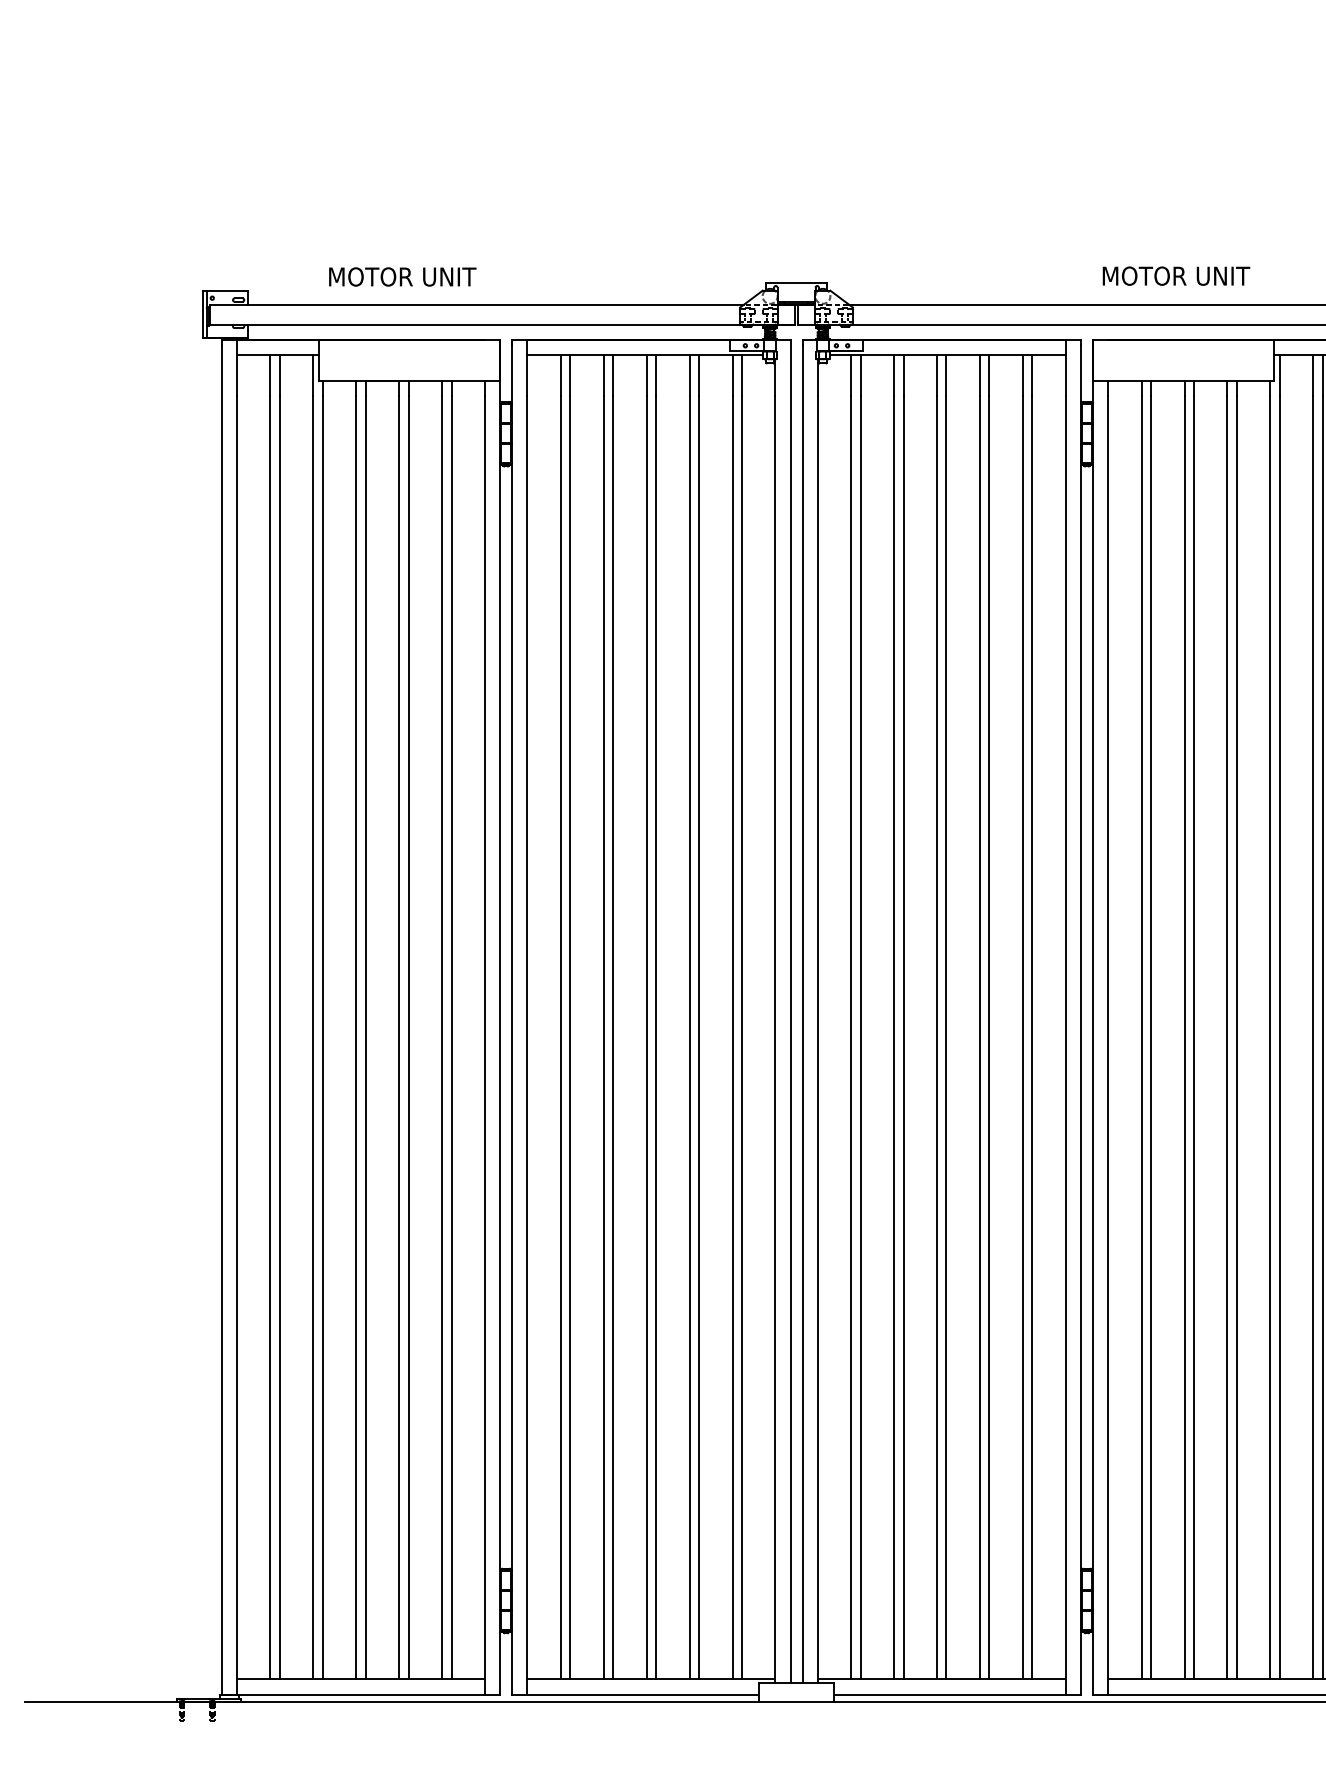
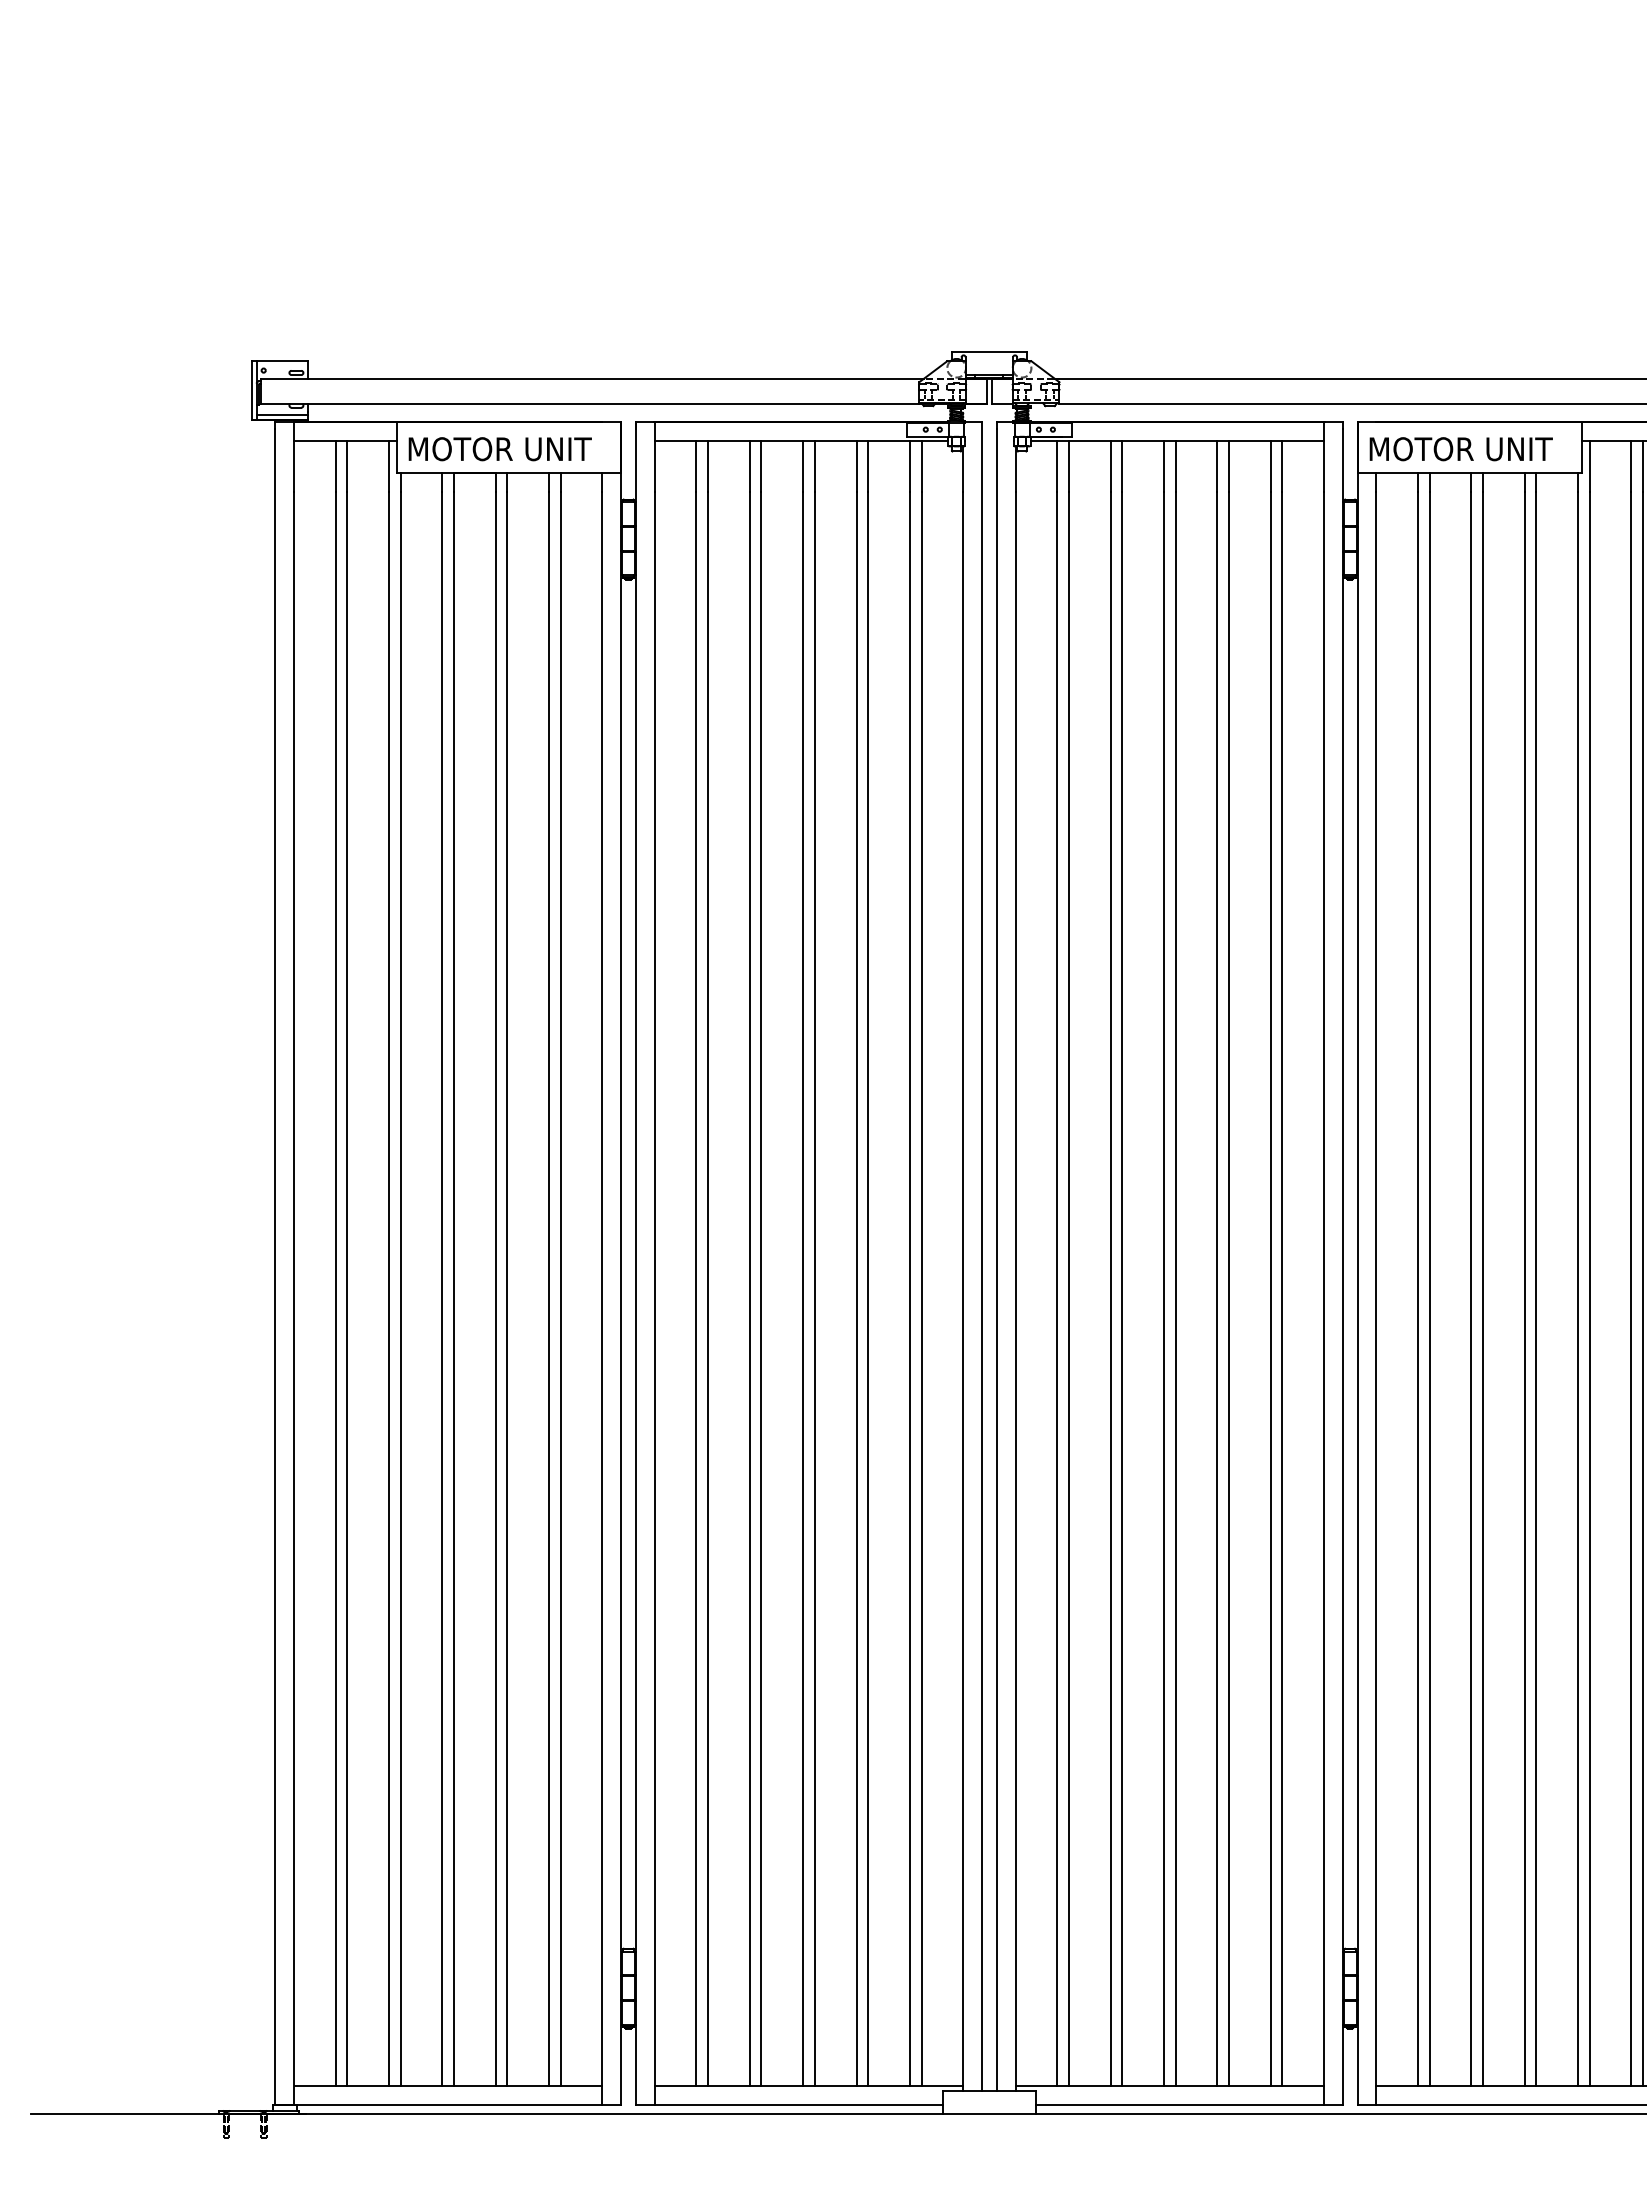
text: (1175, 276) -> (1460, 449), moved
text: (402, 277) -> (499, 449), moved
line: (227, 334) -> (282, 415), added

